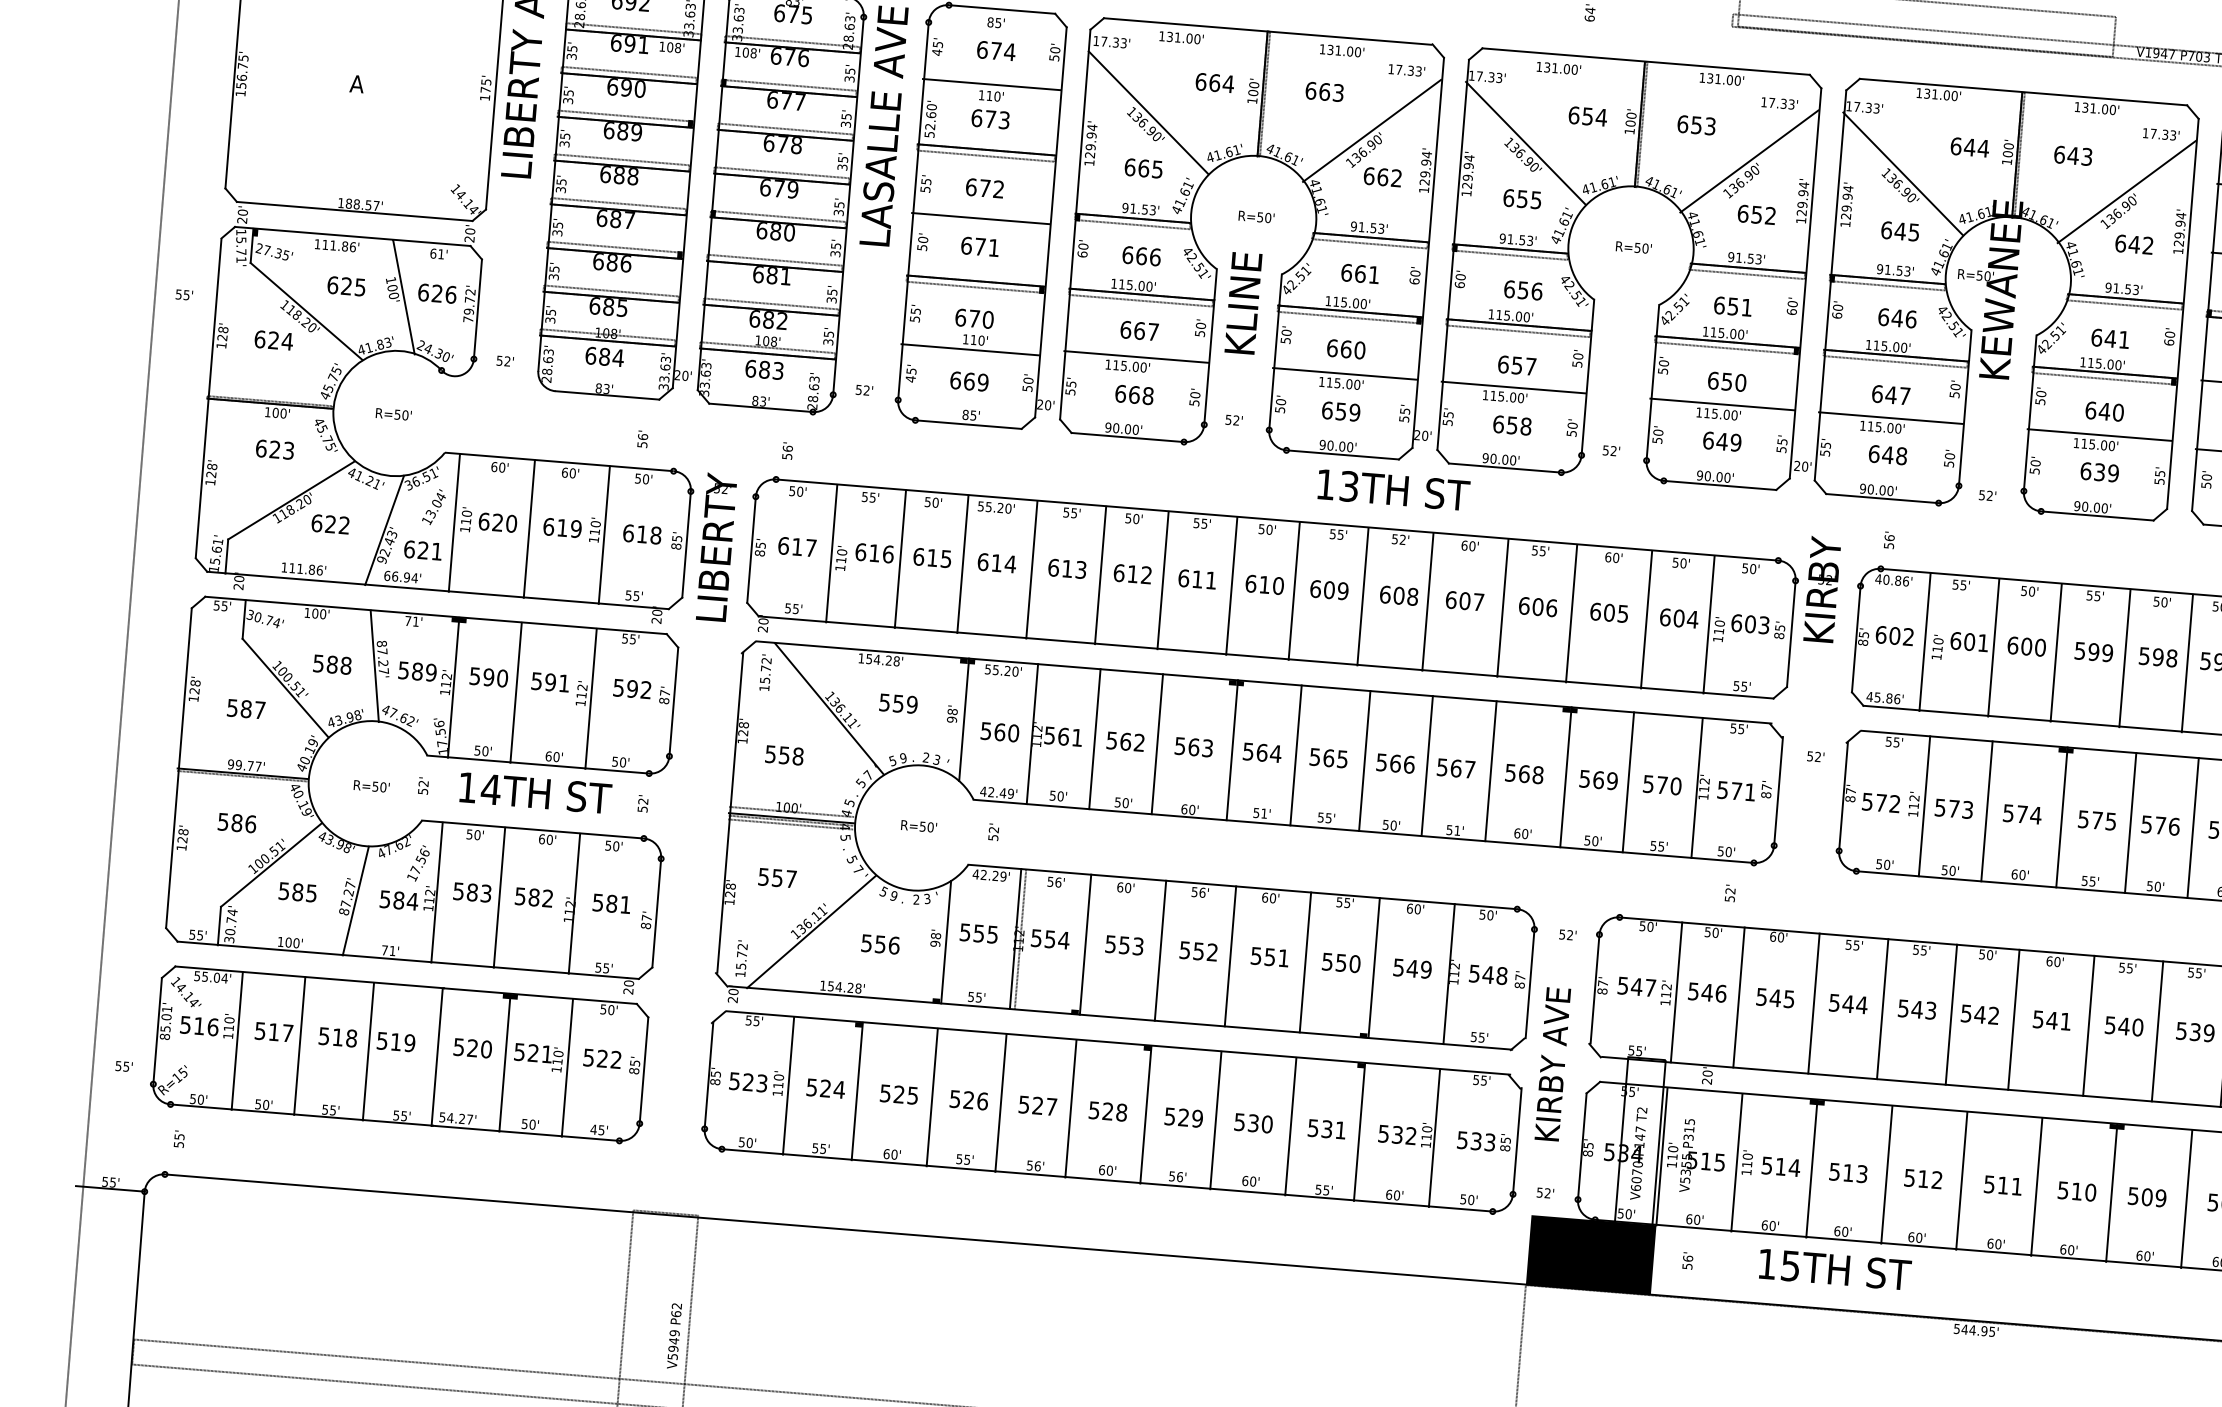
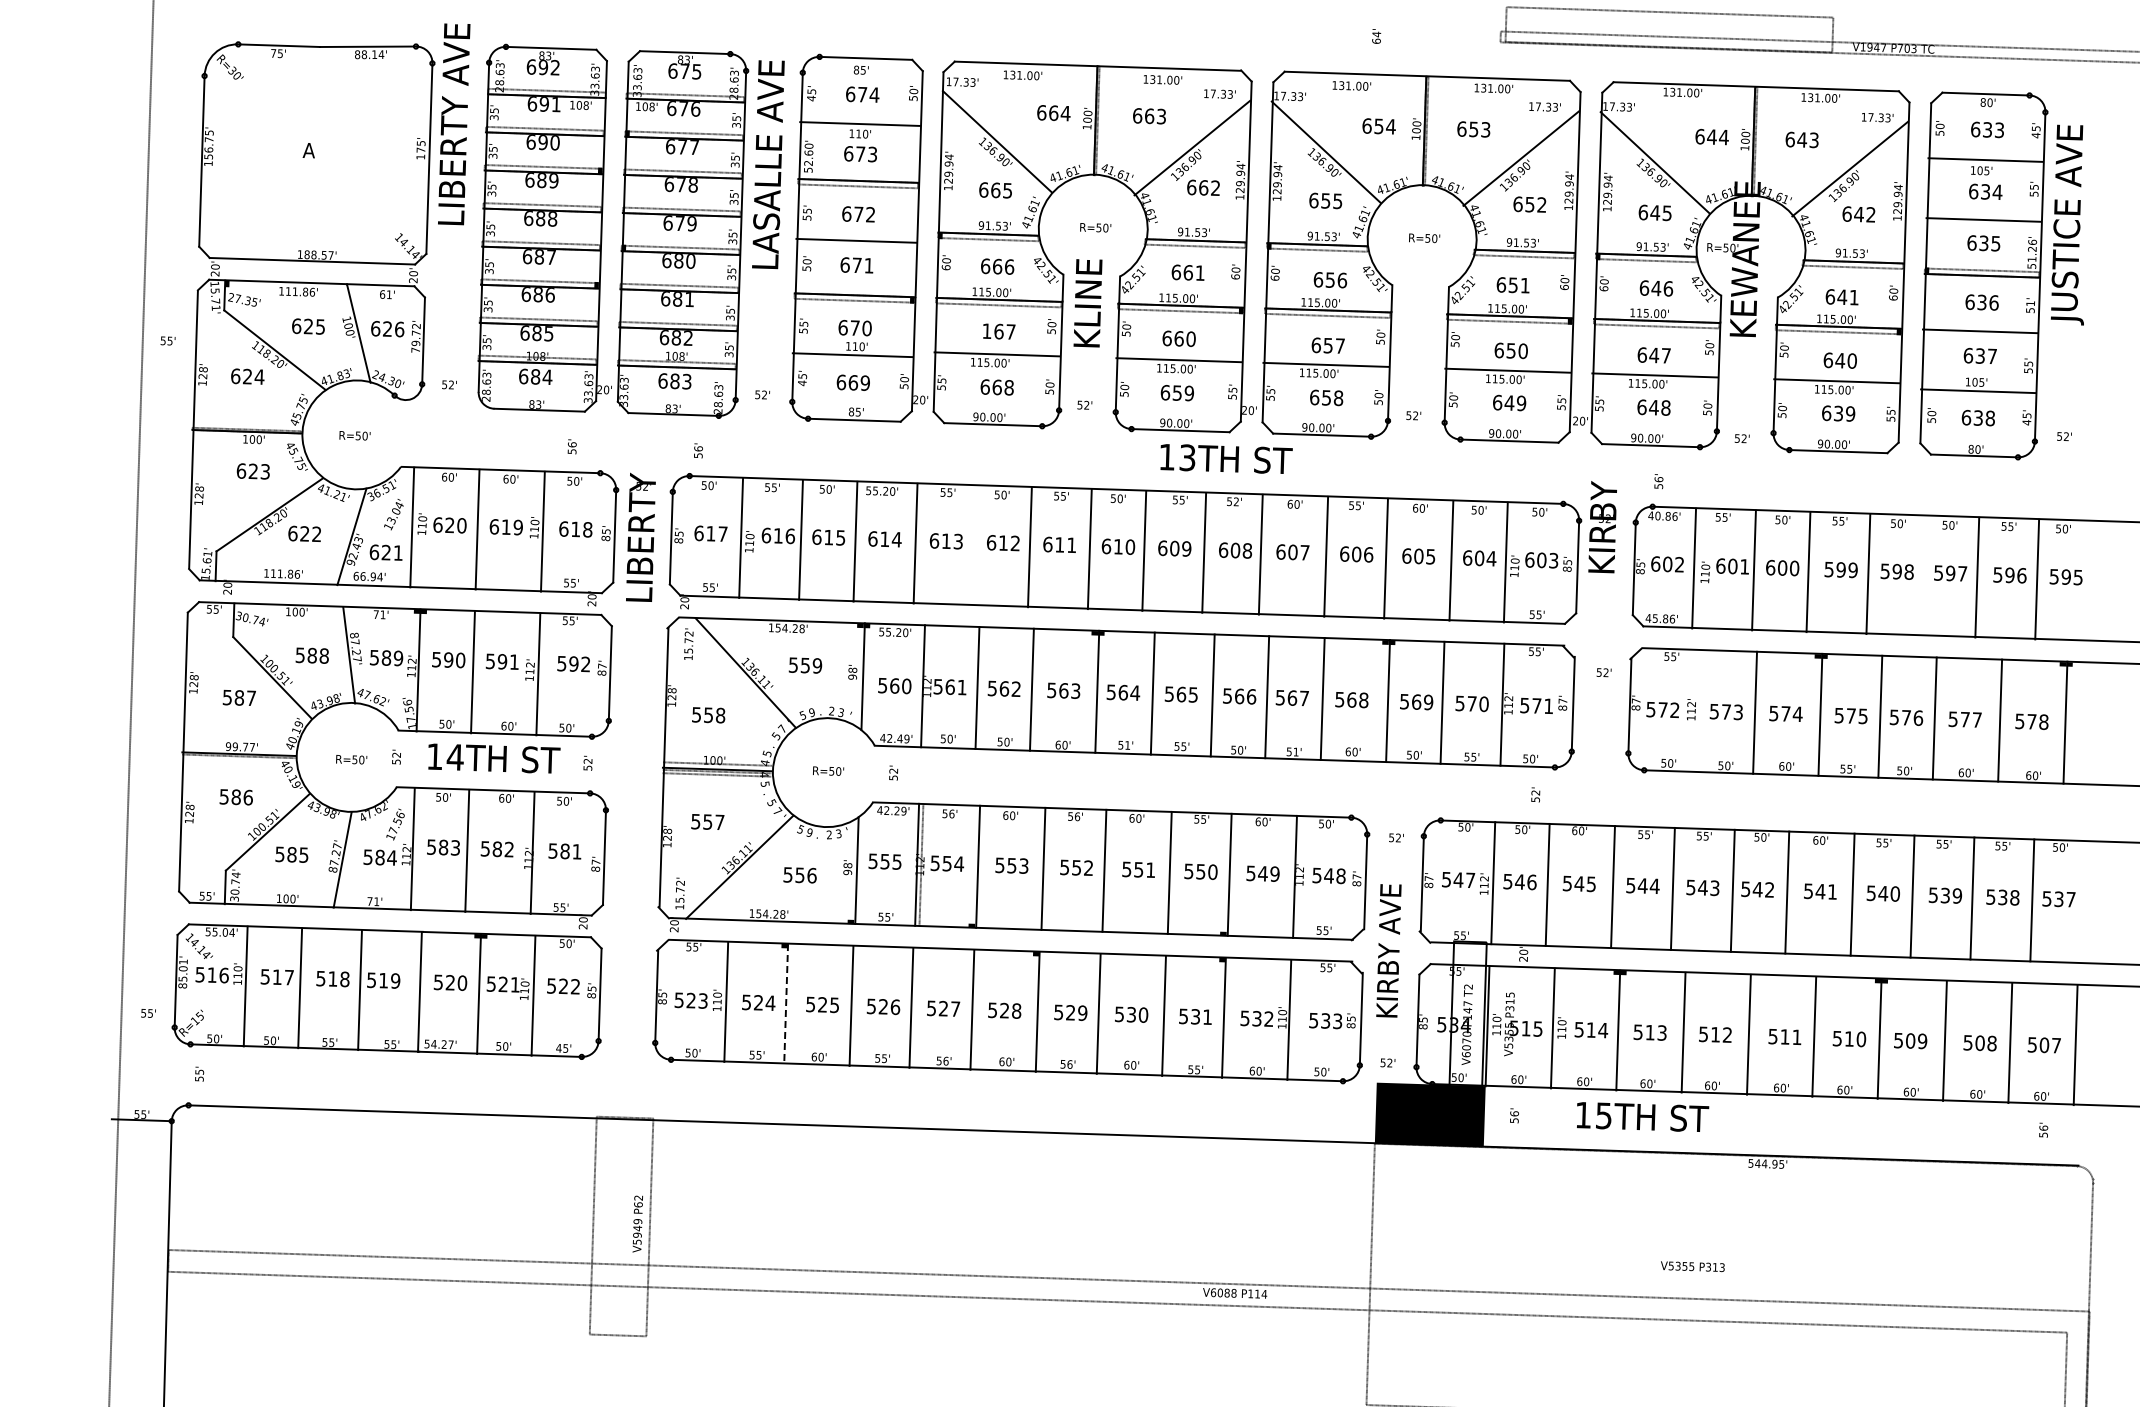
text: (1125, 330) -> (986, 331), 667 -> 167
line: (1100, 575) -> (975, 545), removed
line: (2187, 663) -> (1922, 575), removed
line: (1924, 806) -> (1700, 711), removed
line: (857, 1090) -> (786, 1003), solid -> dashed

